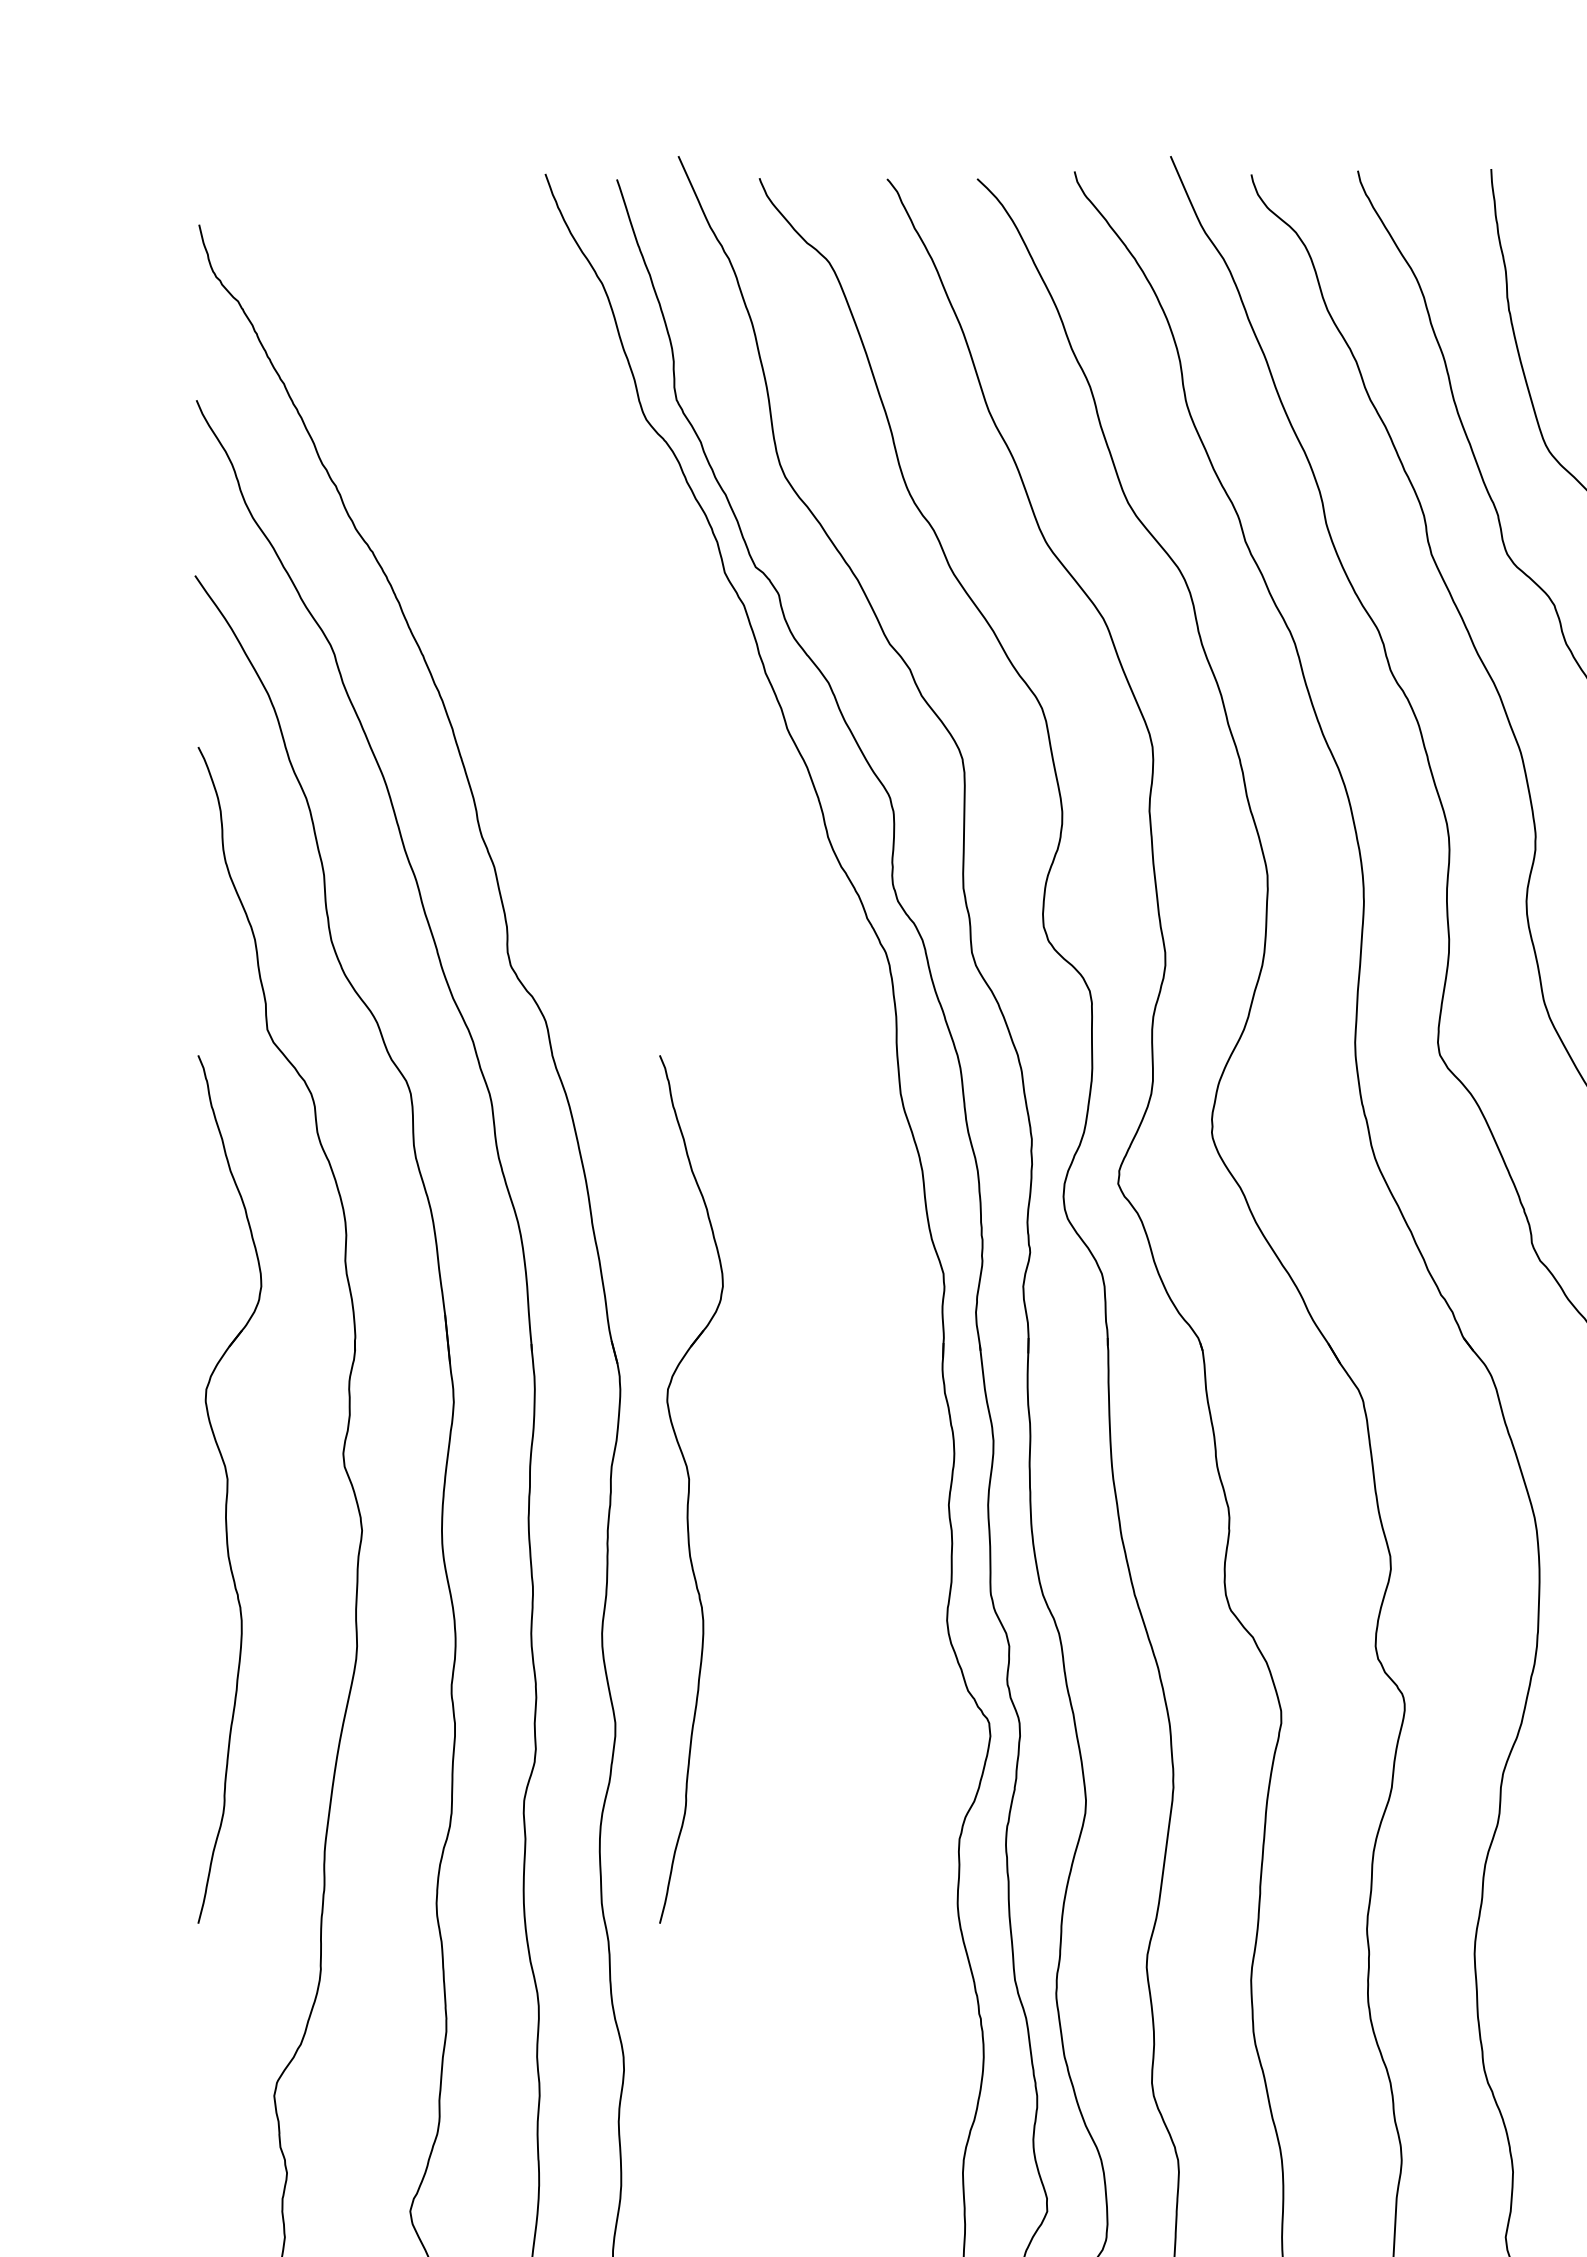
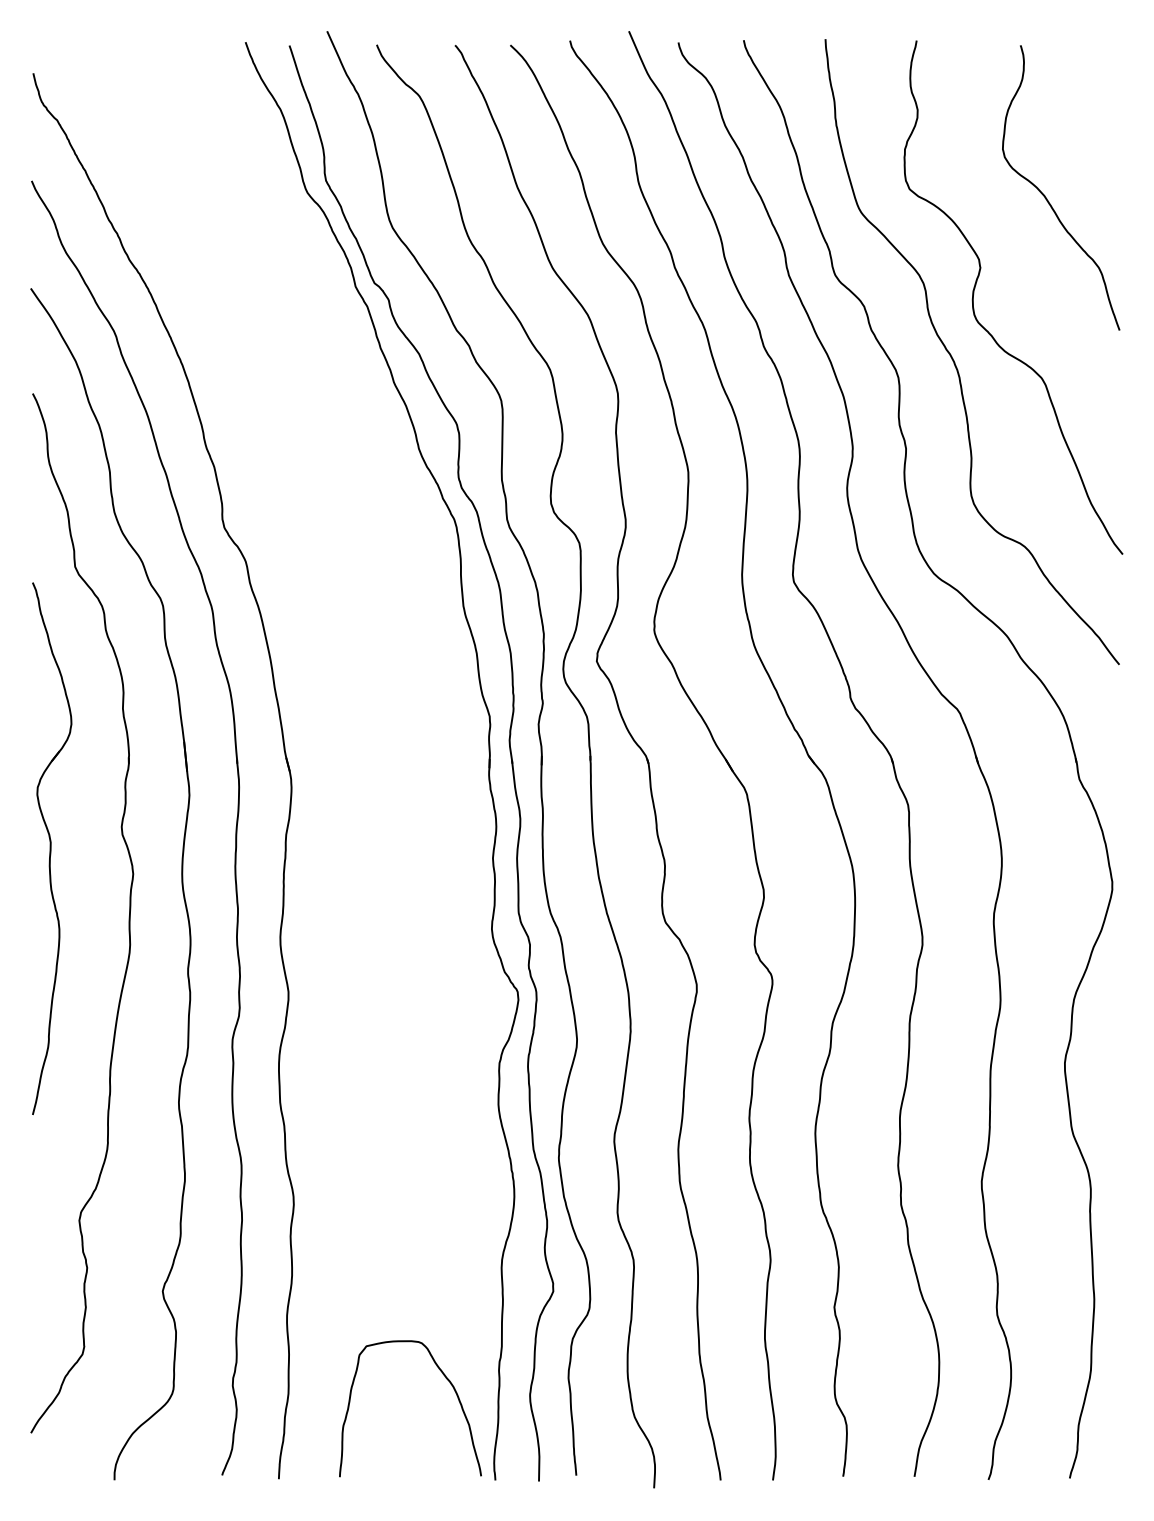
part: (692, 1489) -> (335, 848), removed

